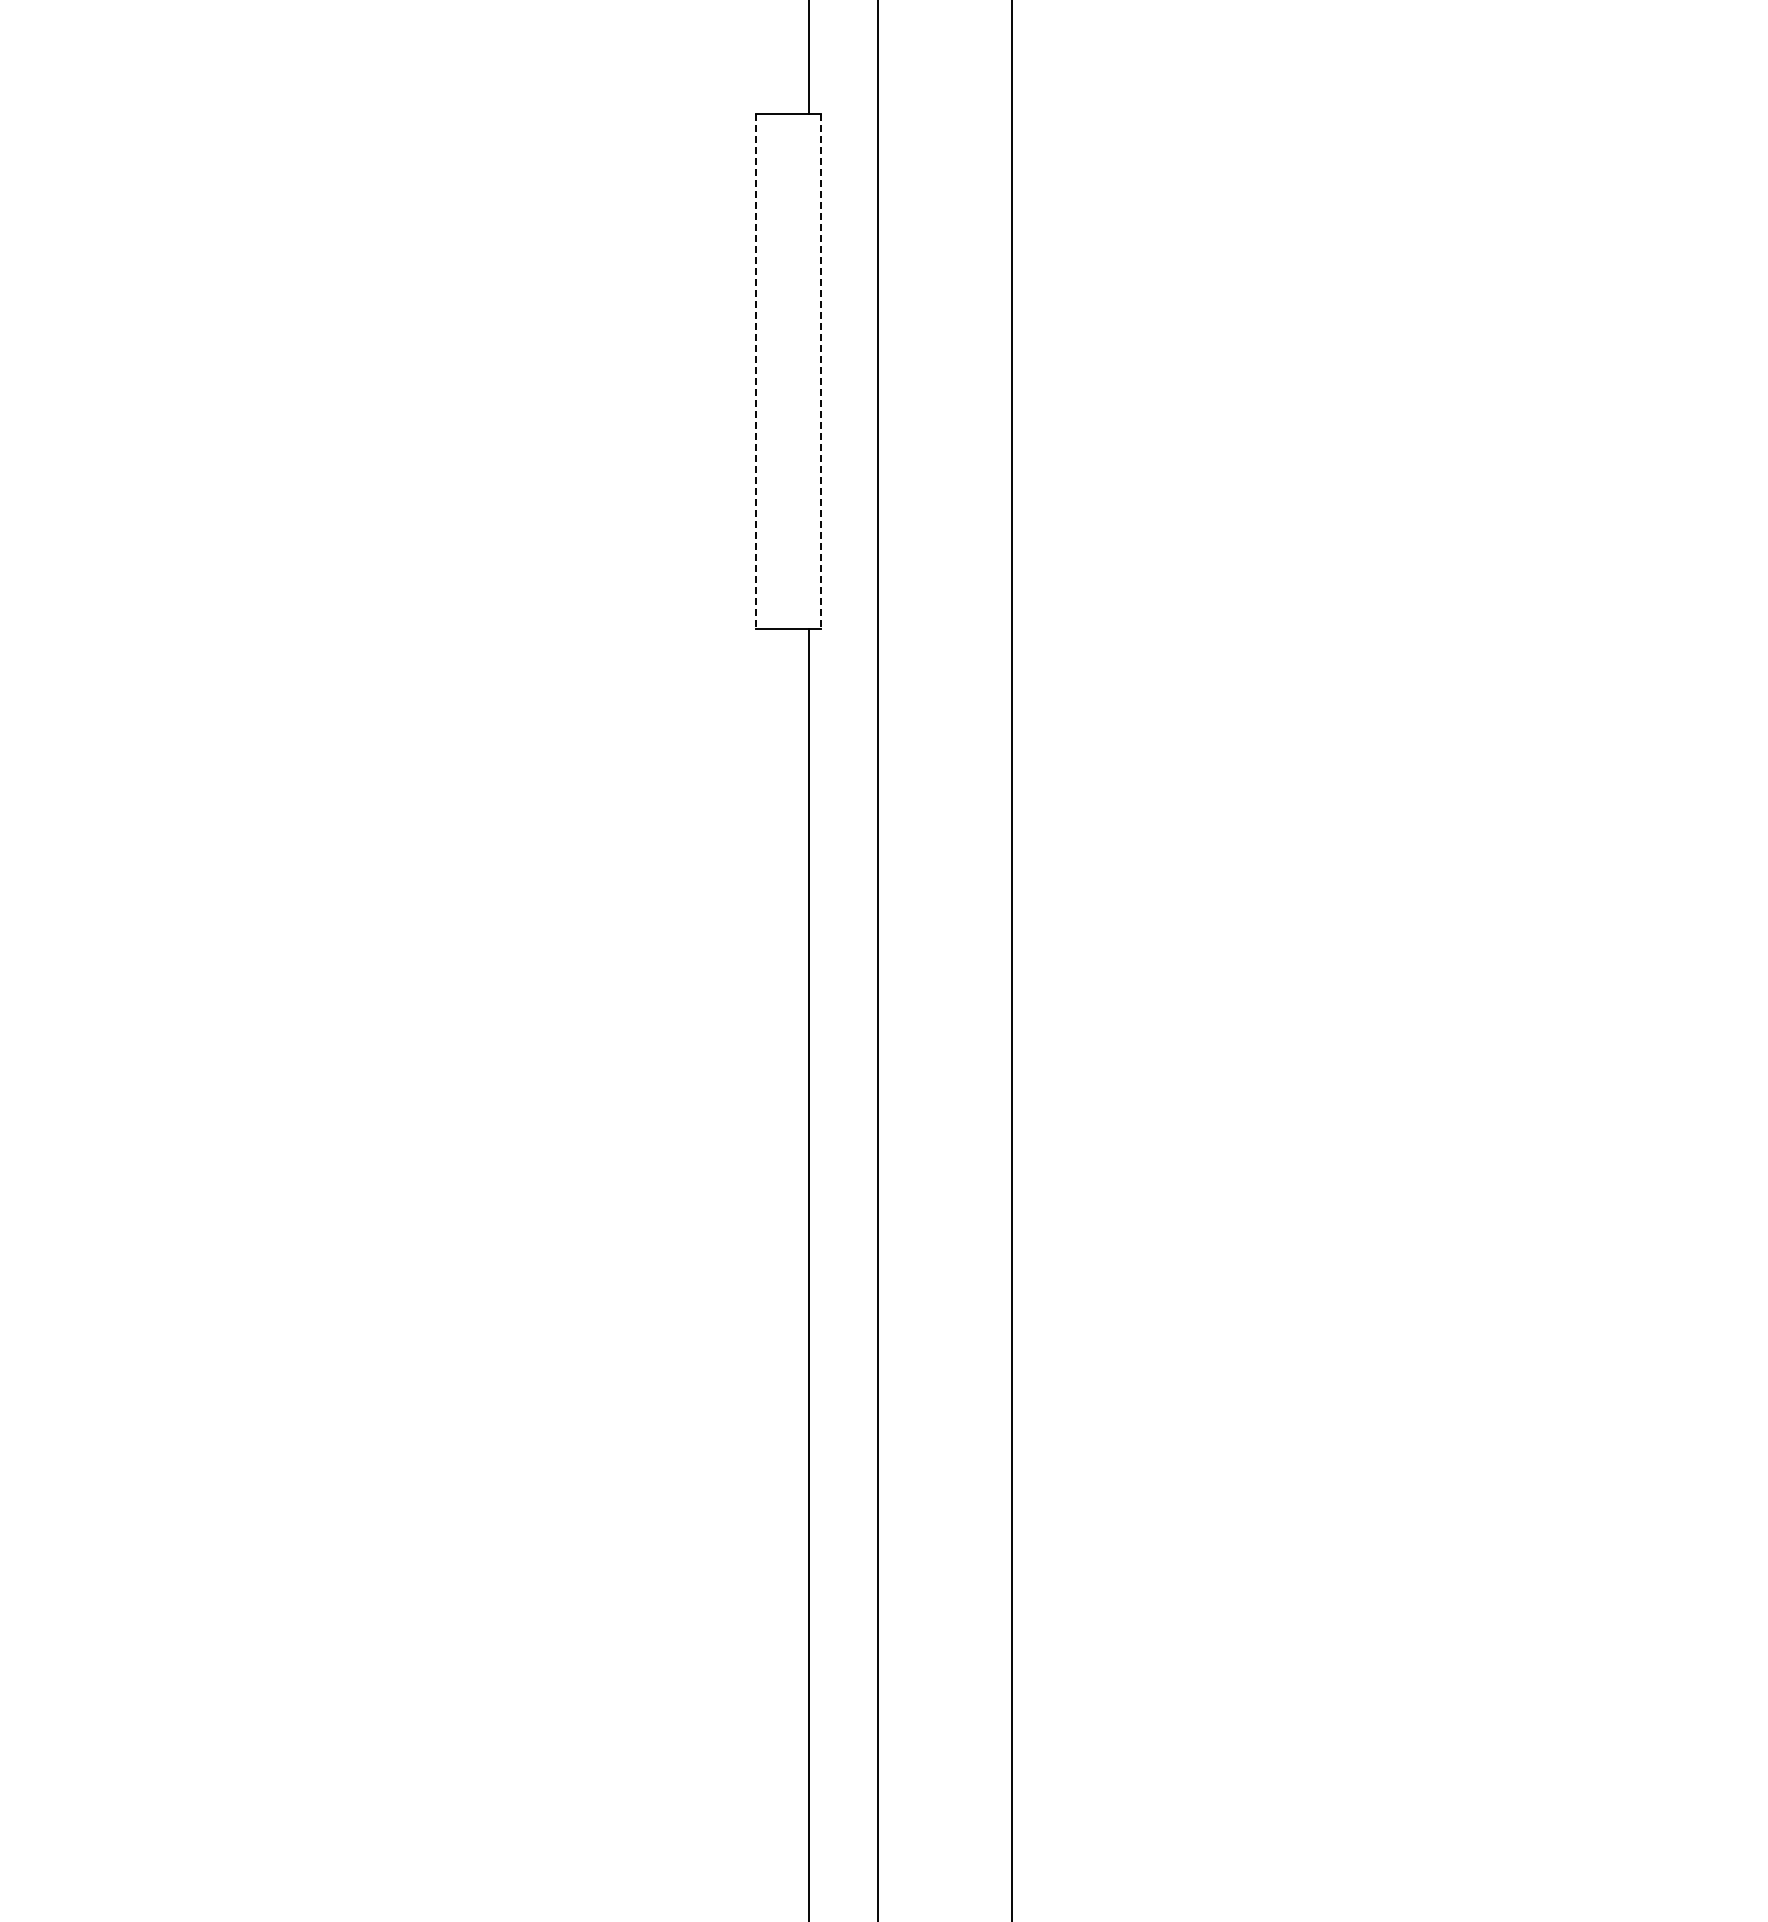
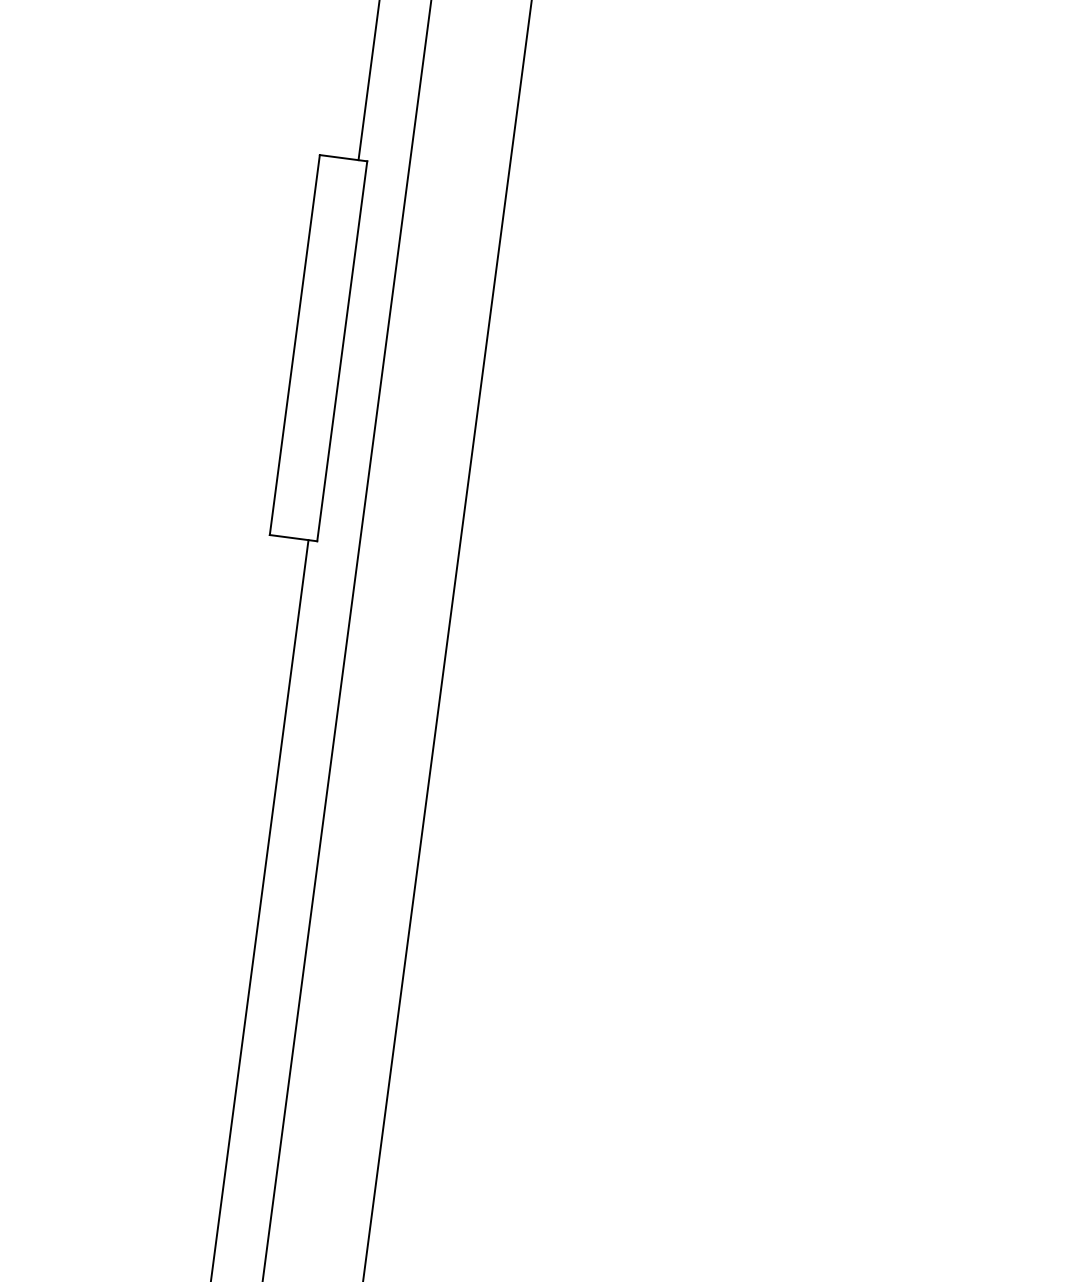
line: (756, 371) -> (294, 345), dashed -> solid
line: (820, 371) -> (342, 351), dashed -> solid

